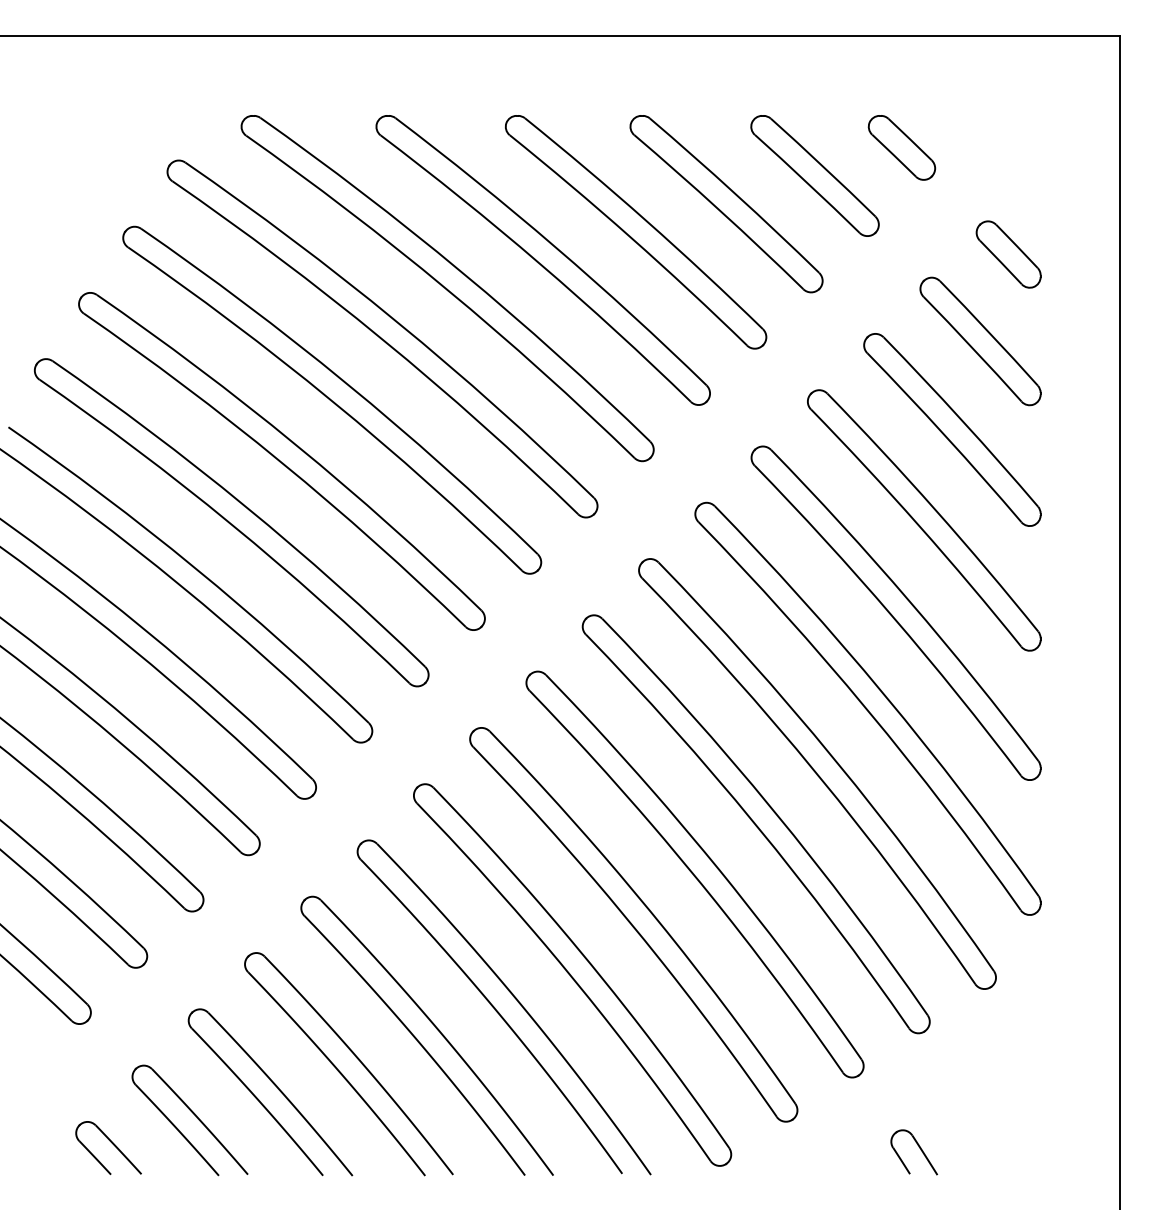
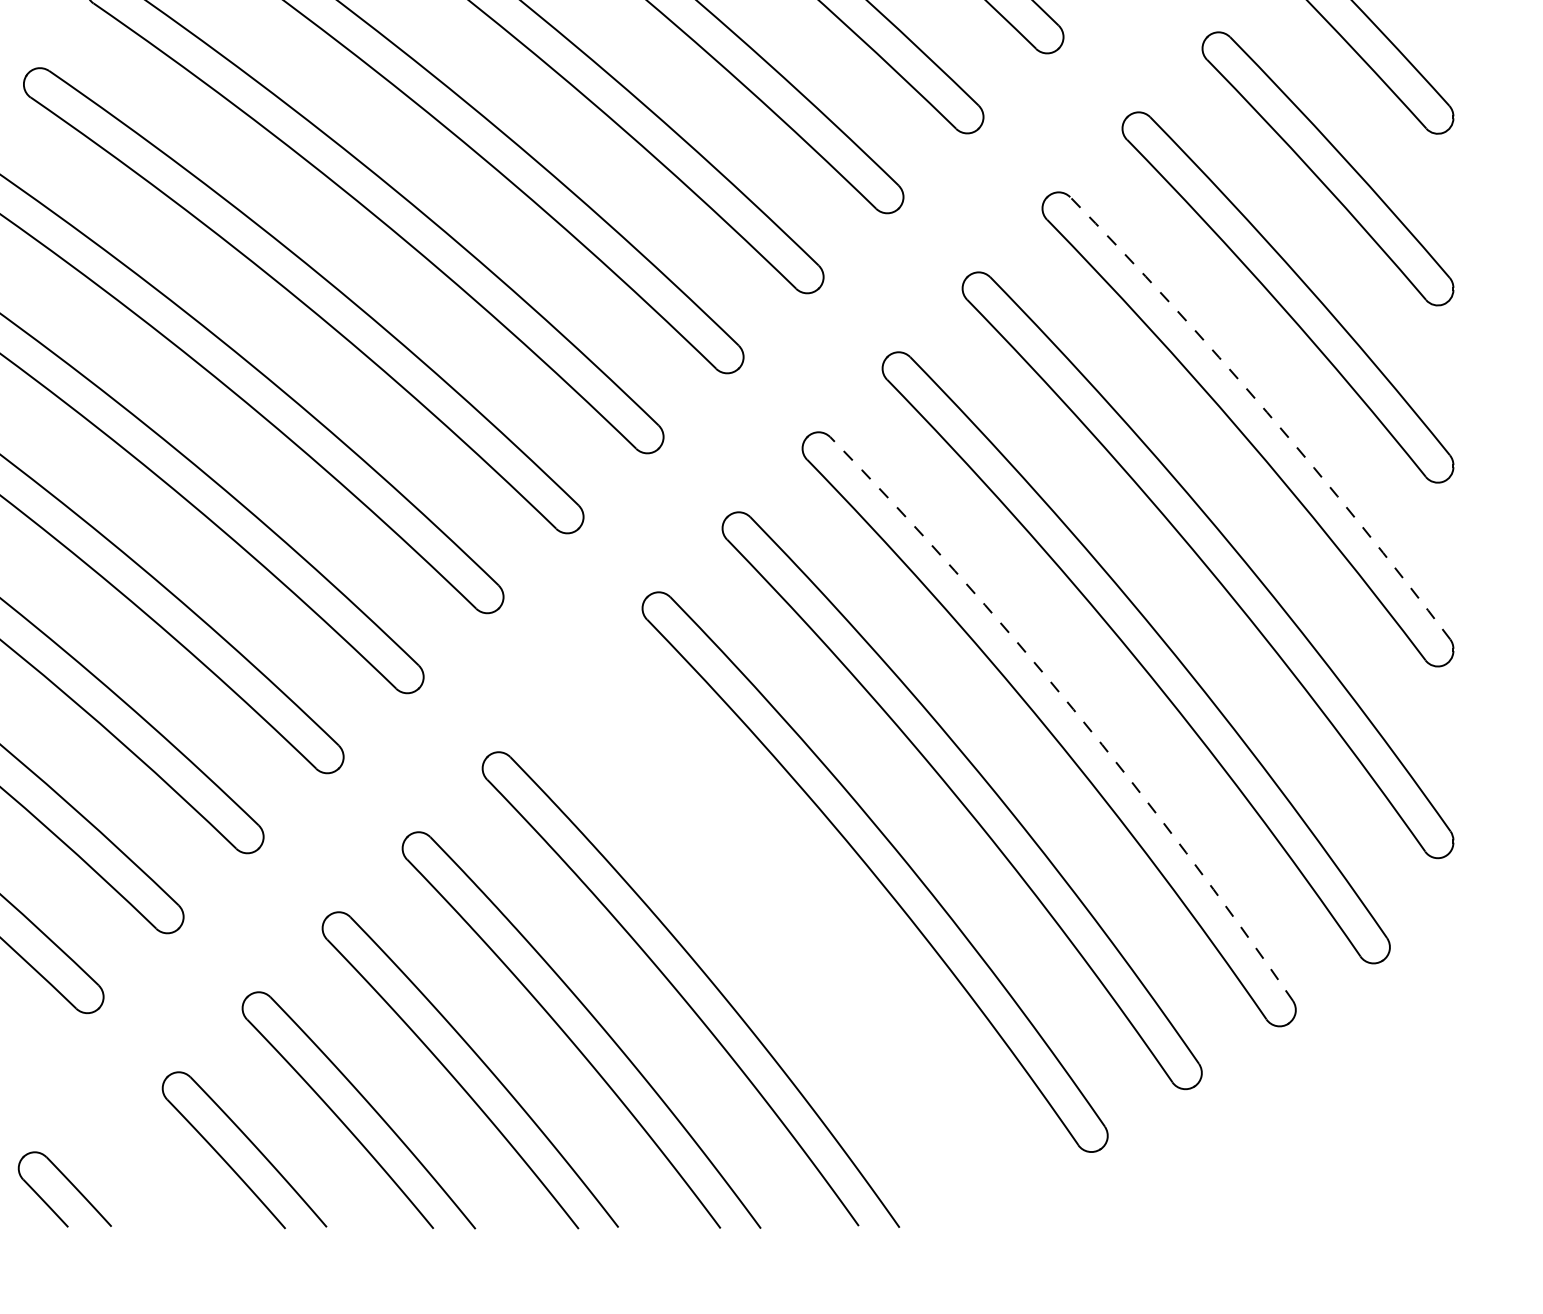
arc: (909, 601) -> (1266, 412), solid -> dashed
arc: (773, 810) -> (1073, 709), solid -> dashed
part: (572, 974) -> (788, 942), removed
part: (108, 1147) -> (64, 1188), moved
part: (918, 1147) -> (1279, 1188), removed

